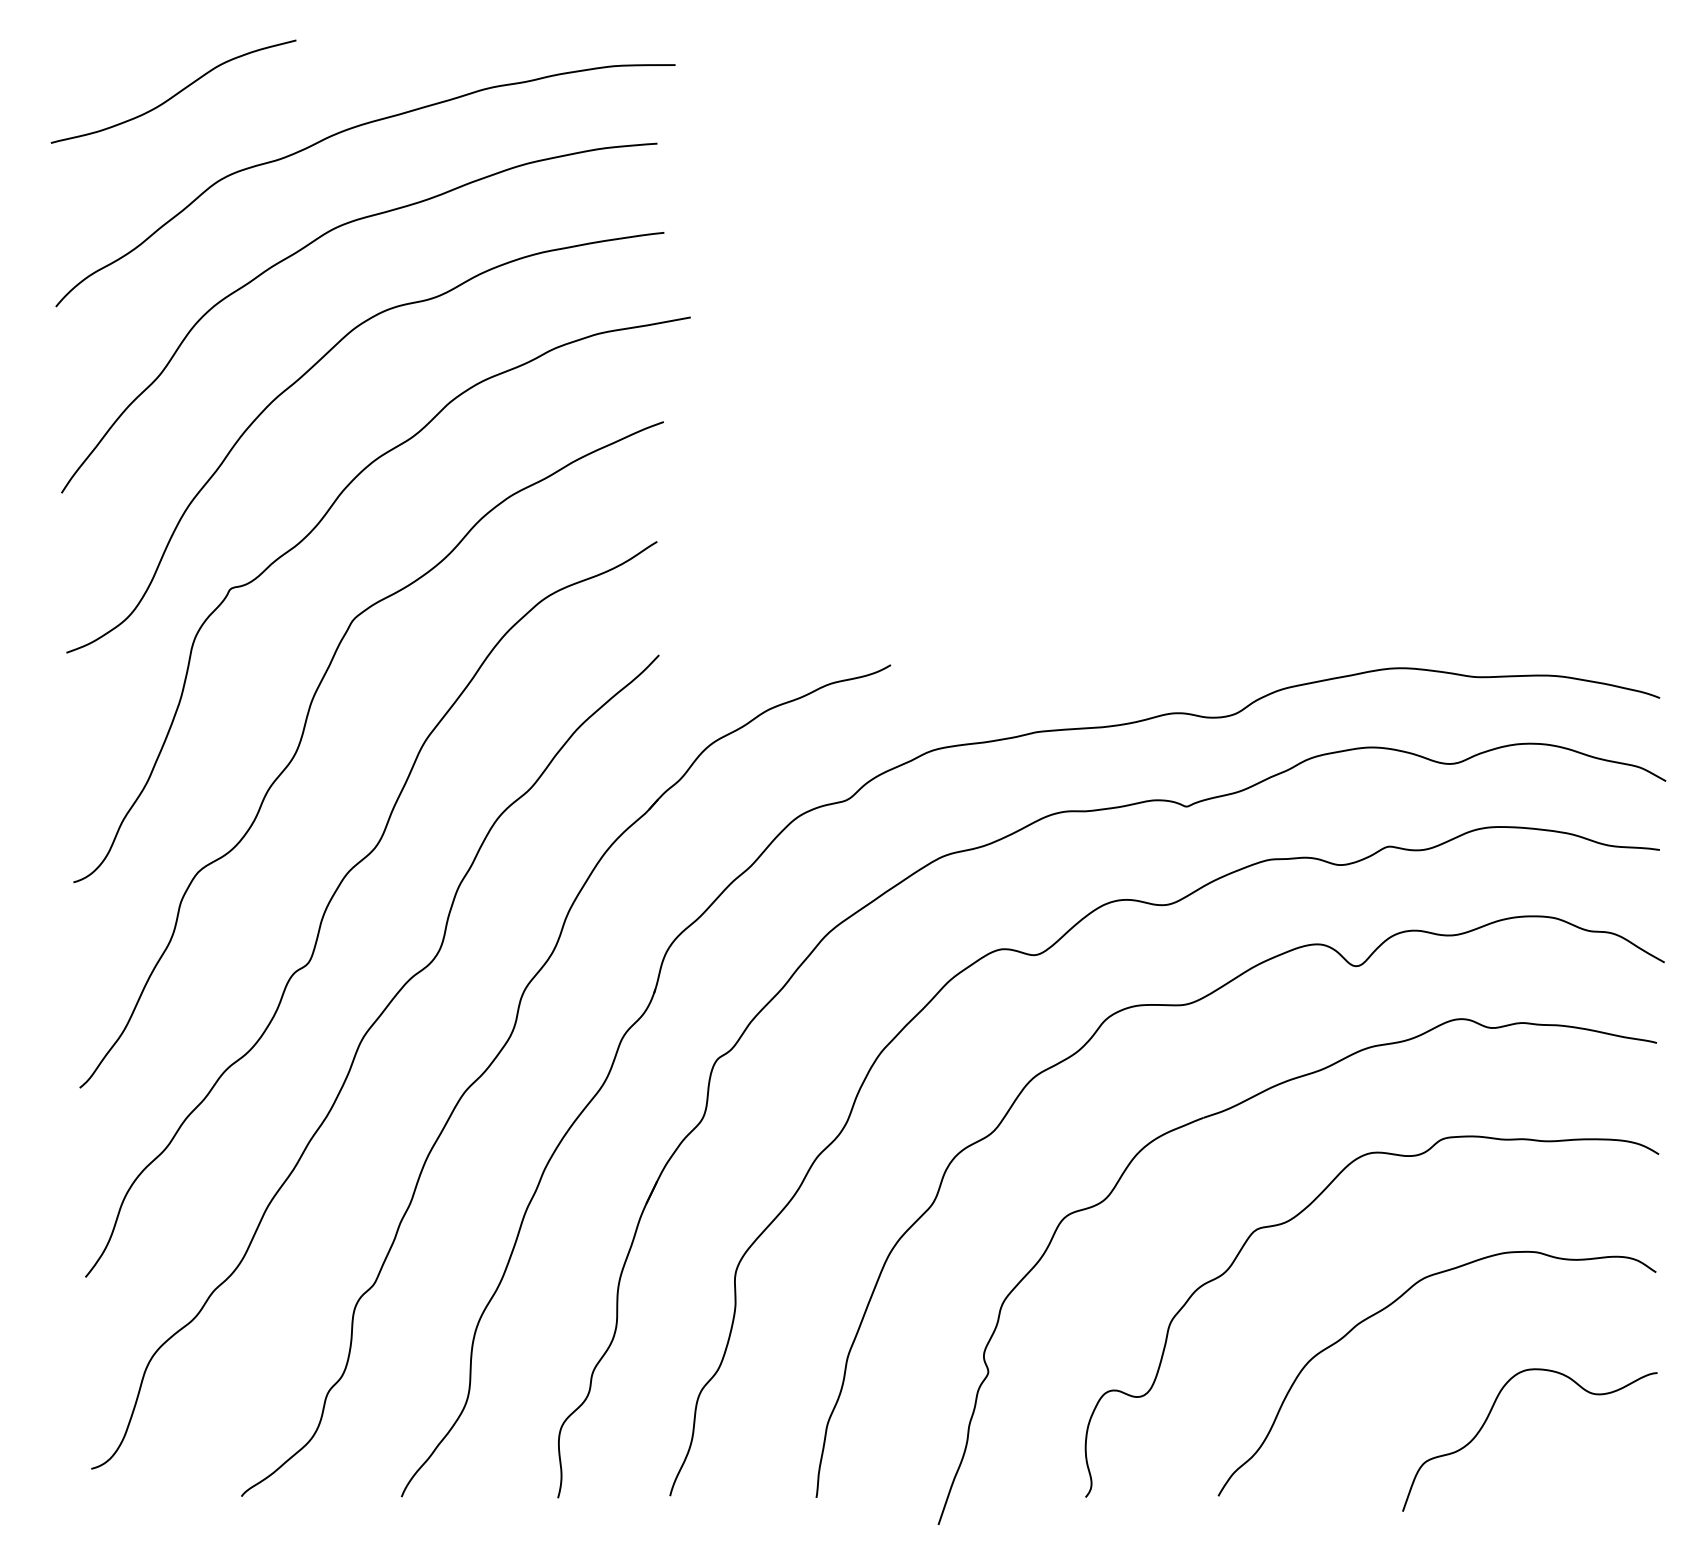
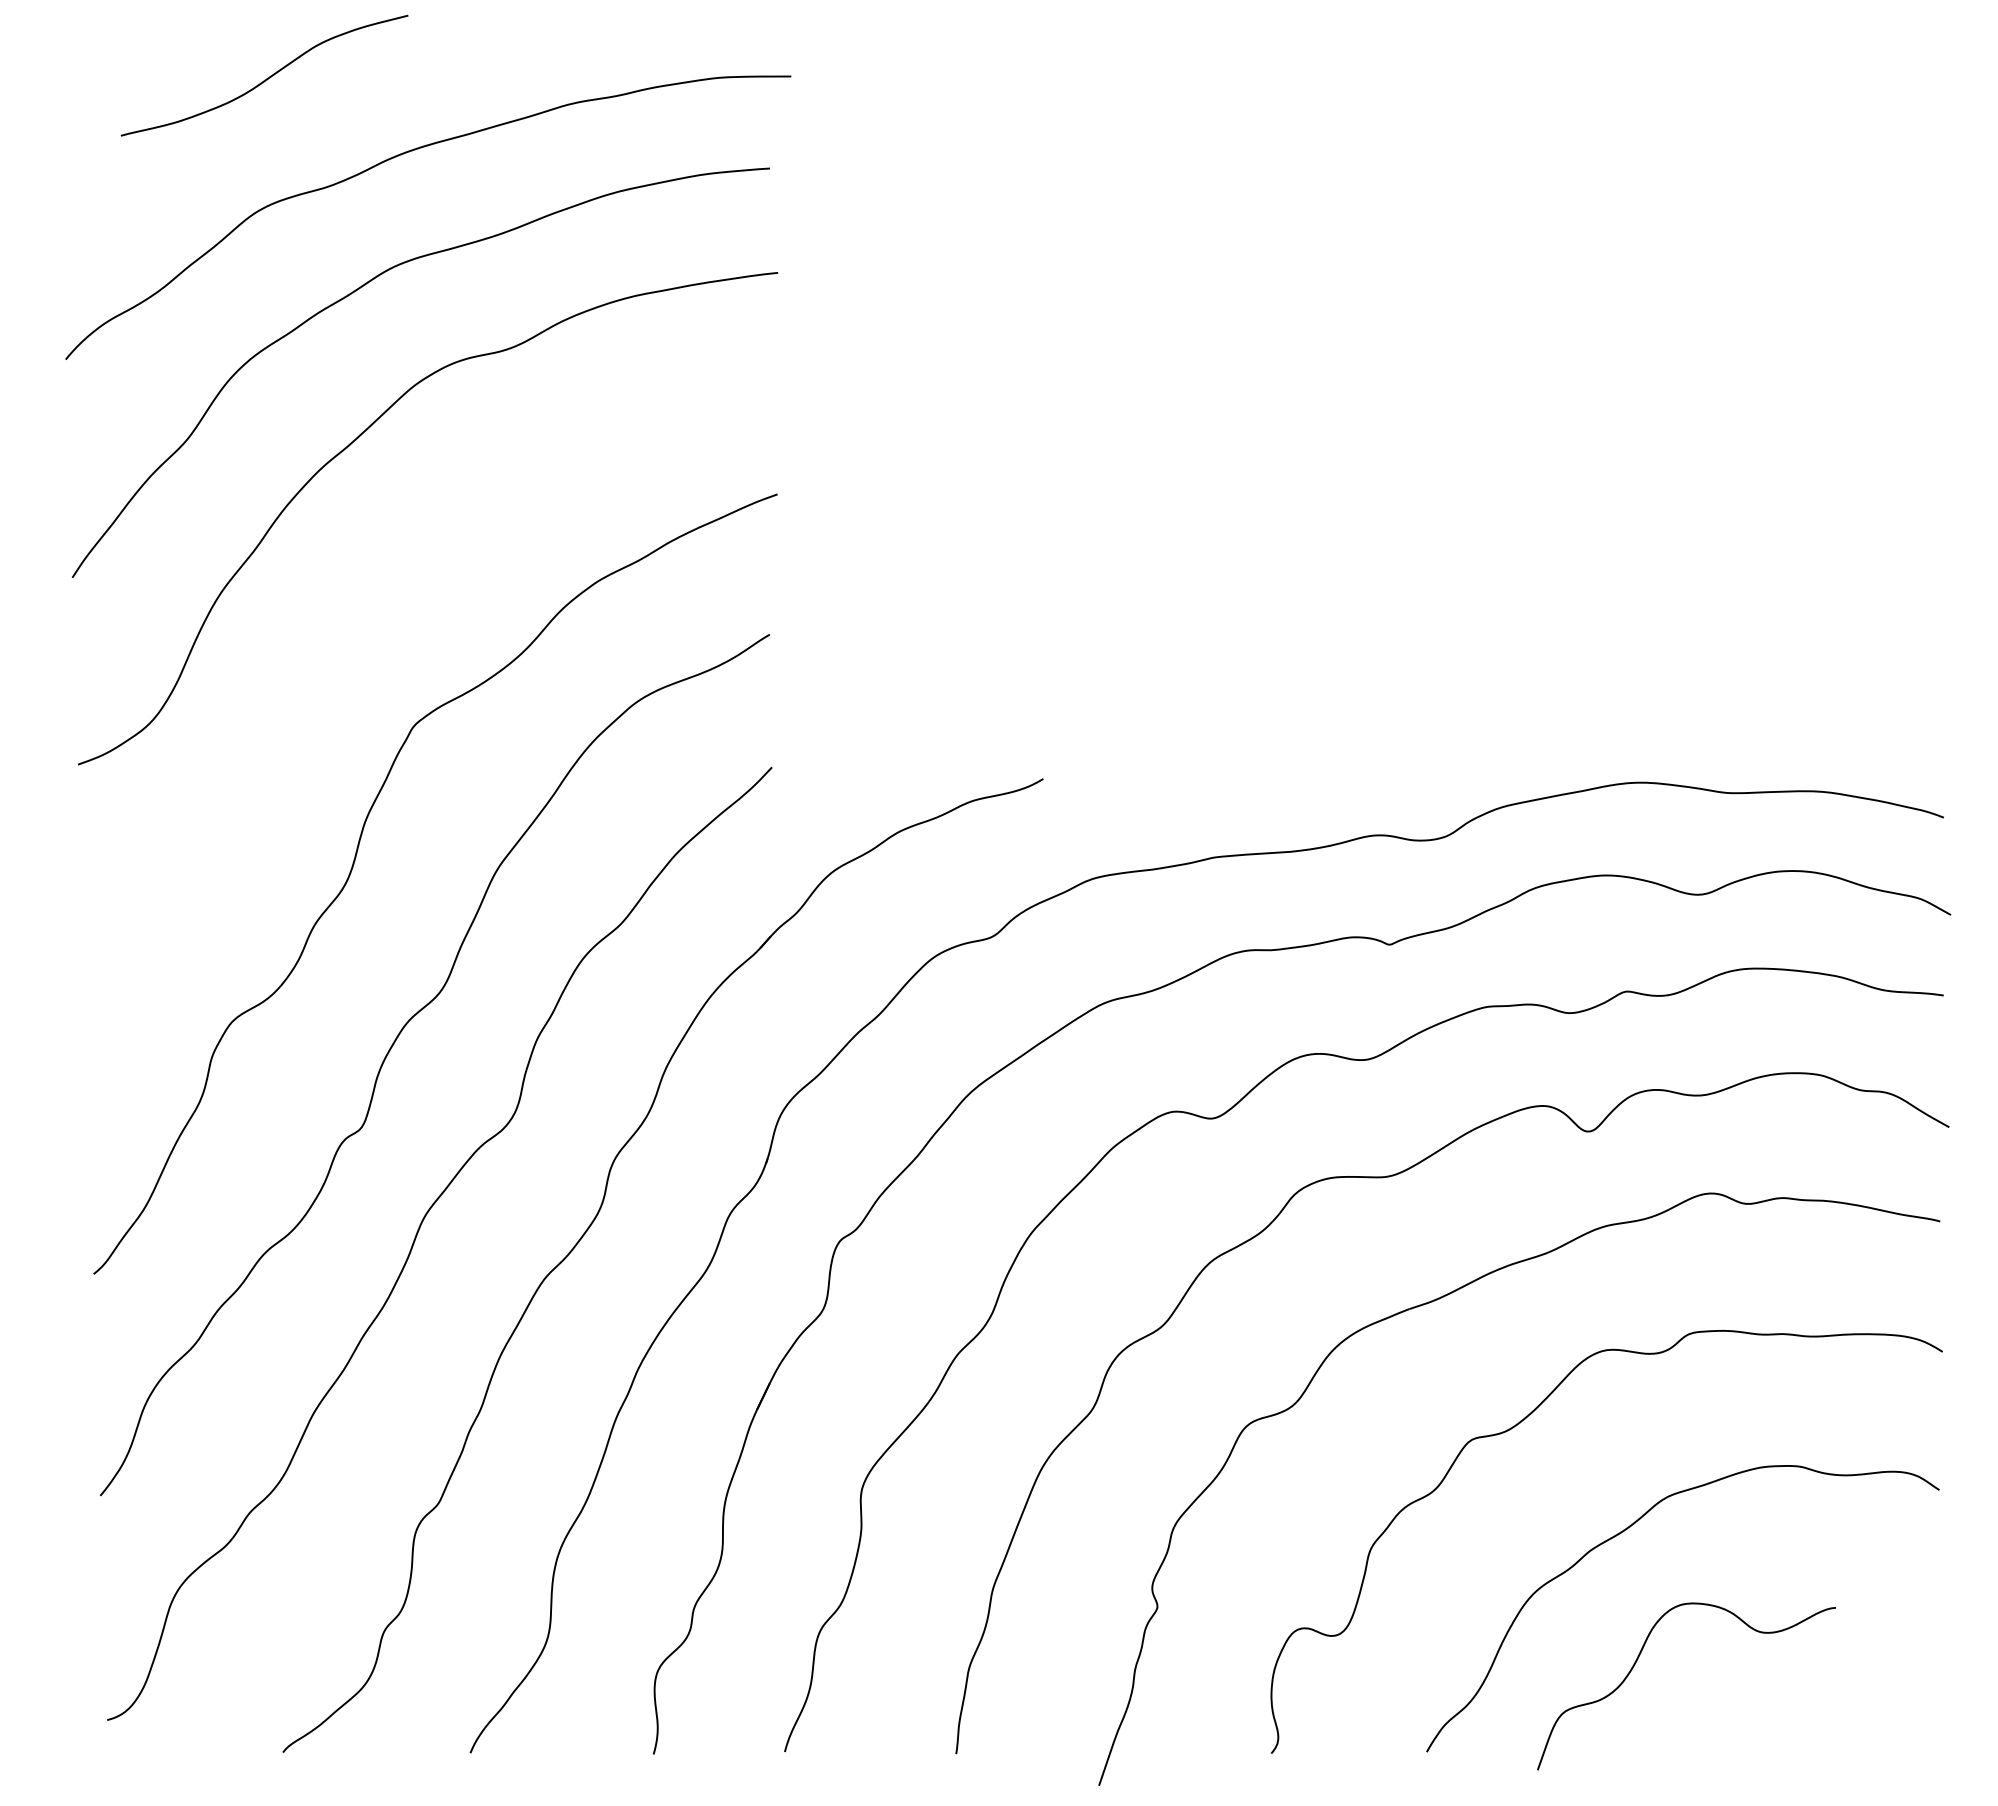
curve: (176, 93) -> (267, 77), moved
curve: (313, 530) -> (367, 621), removed
curve: (1488, 1418) -> (1637, 1661), moved

